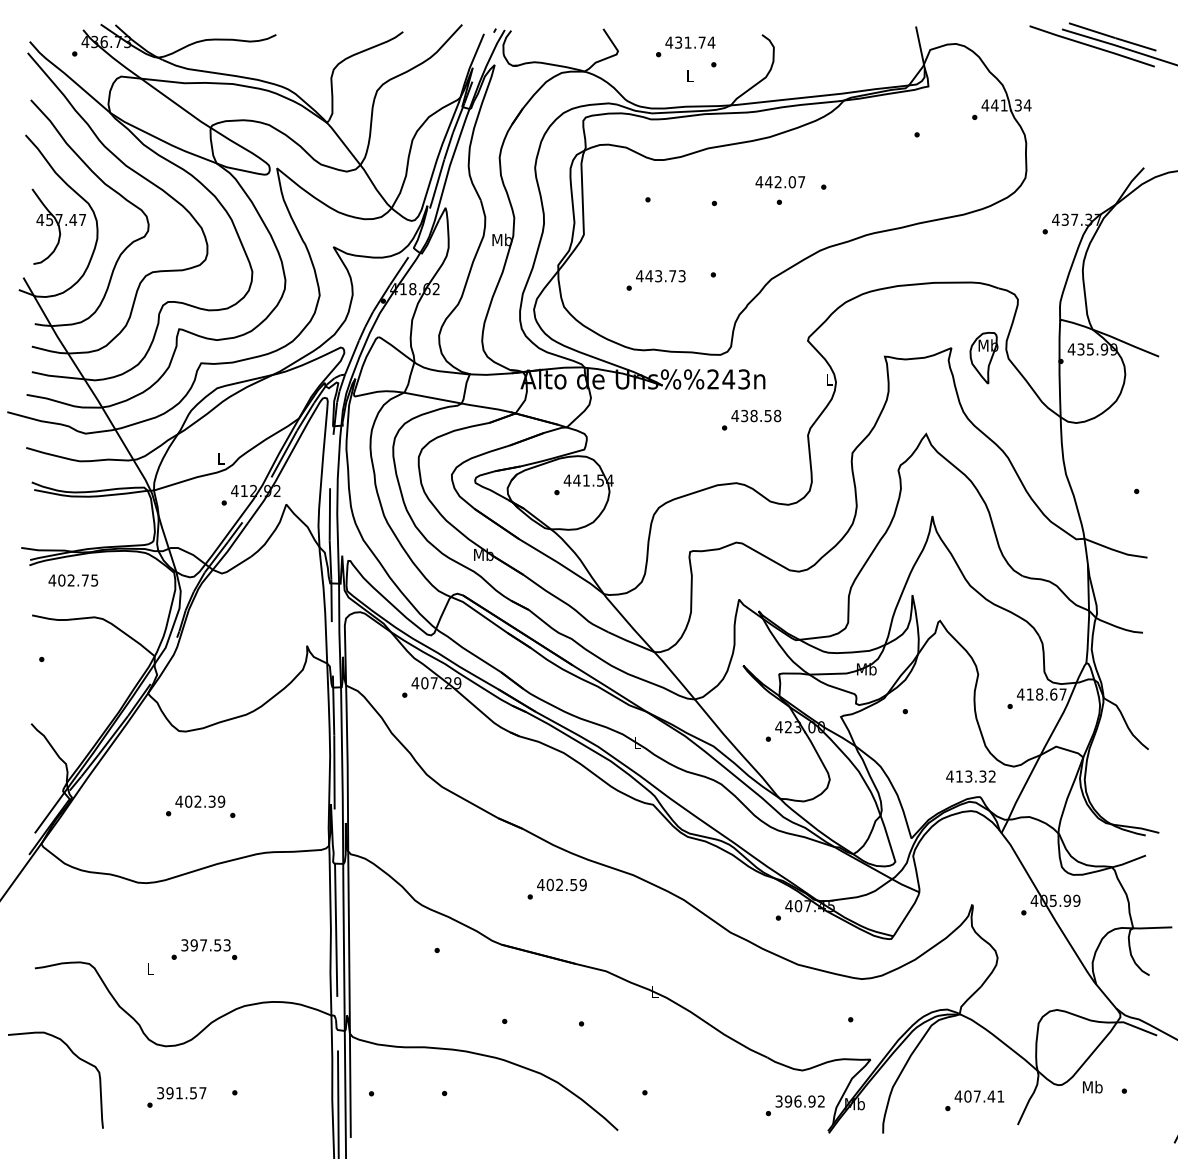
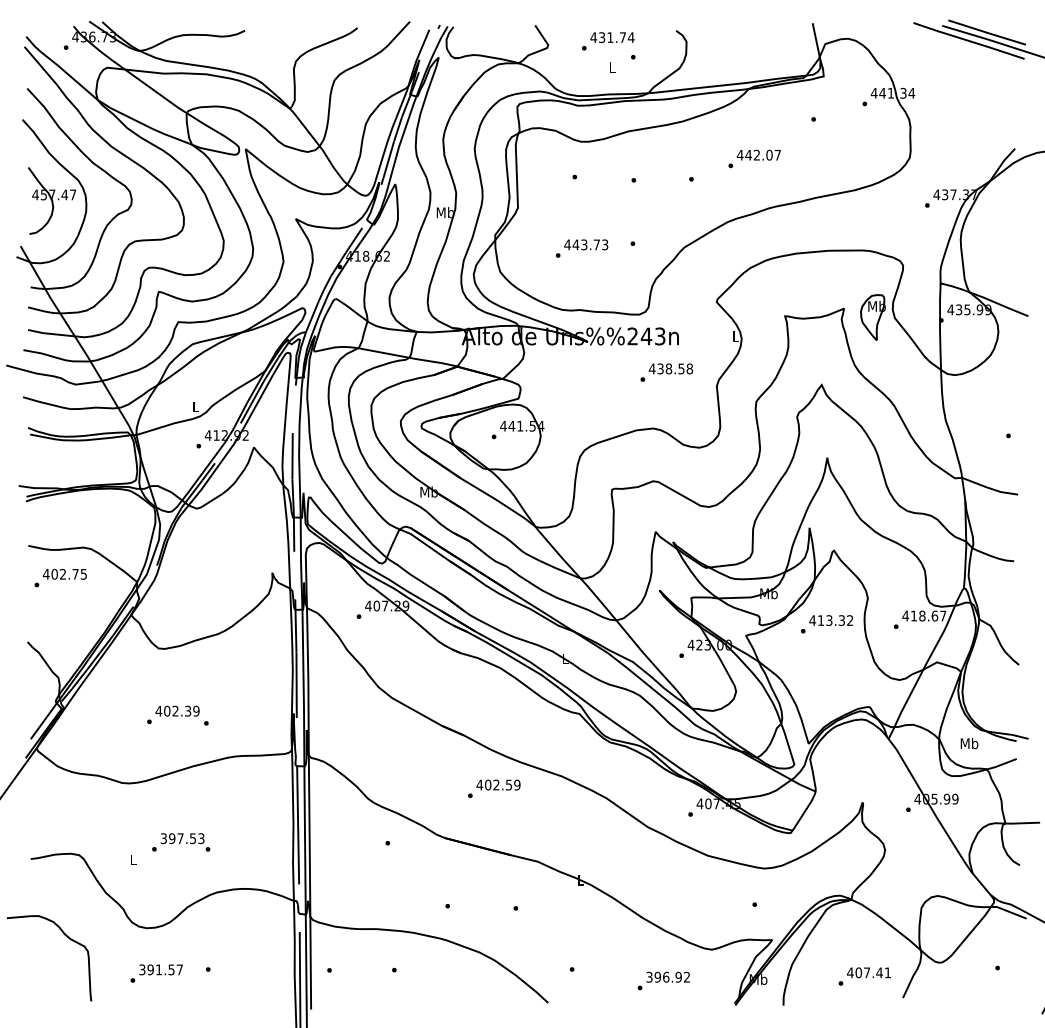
text: (780, 182) -> (758, 155), moved
text: (73, 580) -> (65, 574), moved
text: (970, 776) -> (830, 620), moved
text: (1092, 1086) -> (969, 742), moved
text: (794, 1105) -> (663, 980), moved

